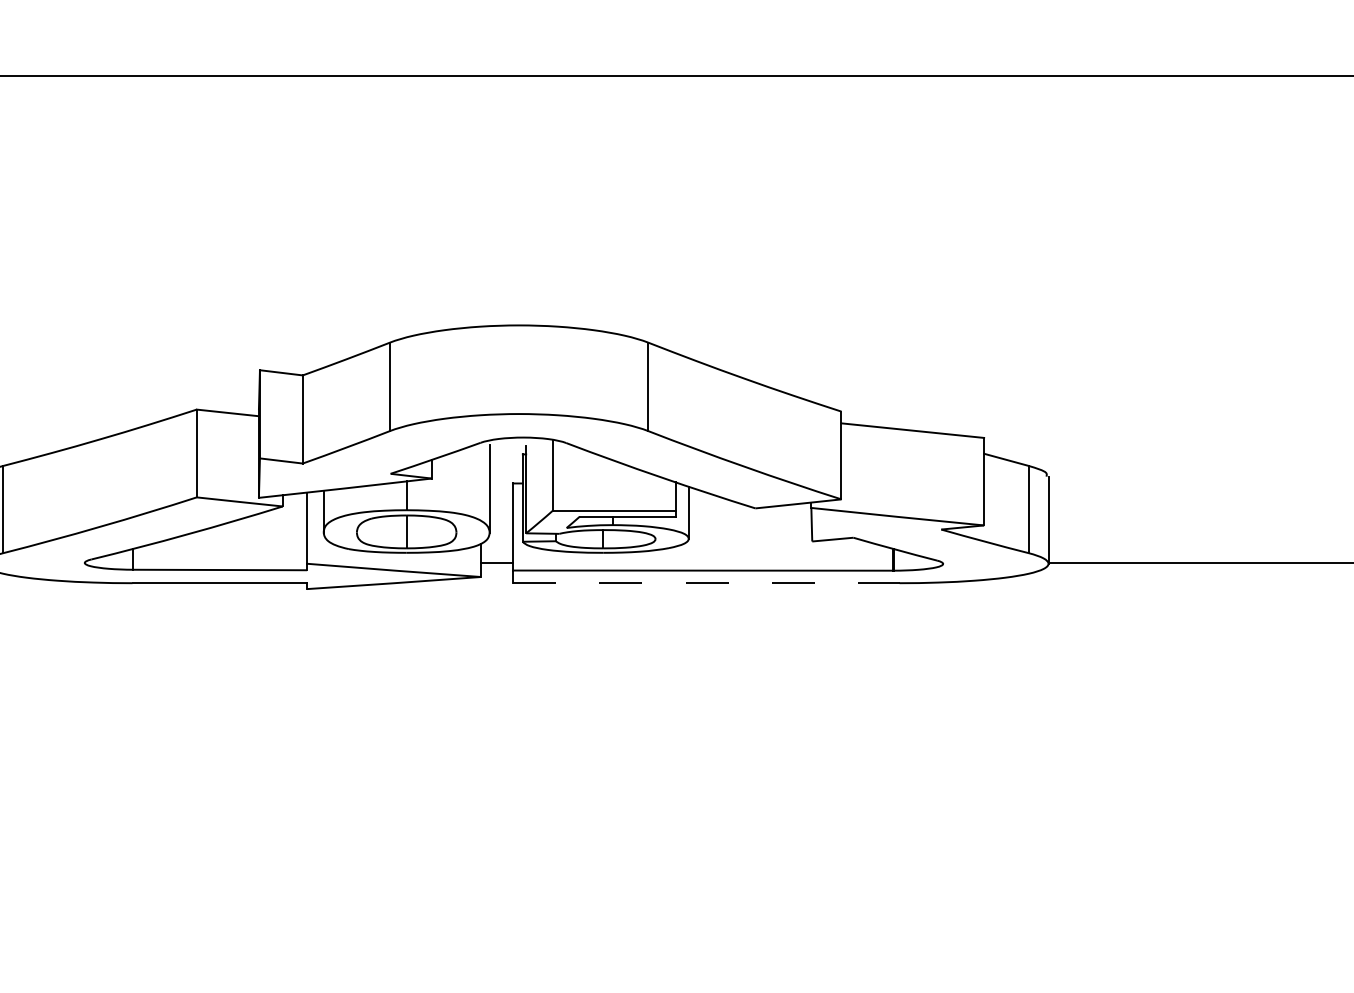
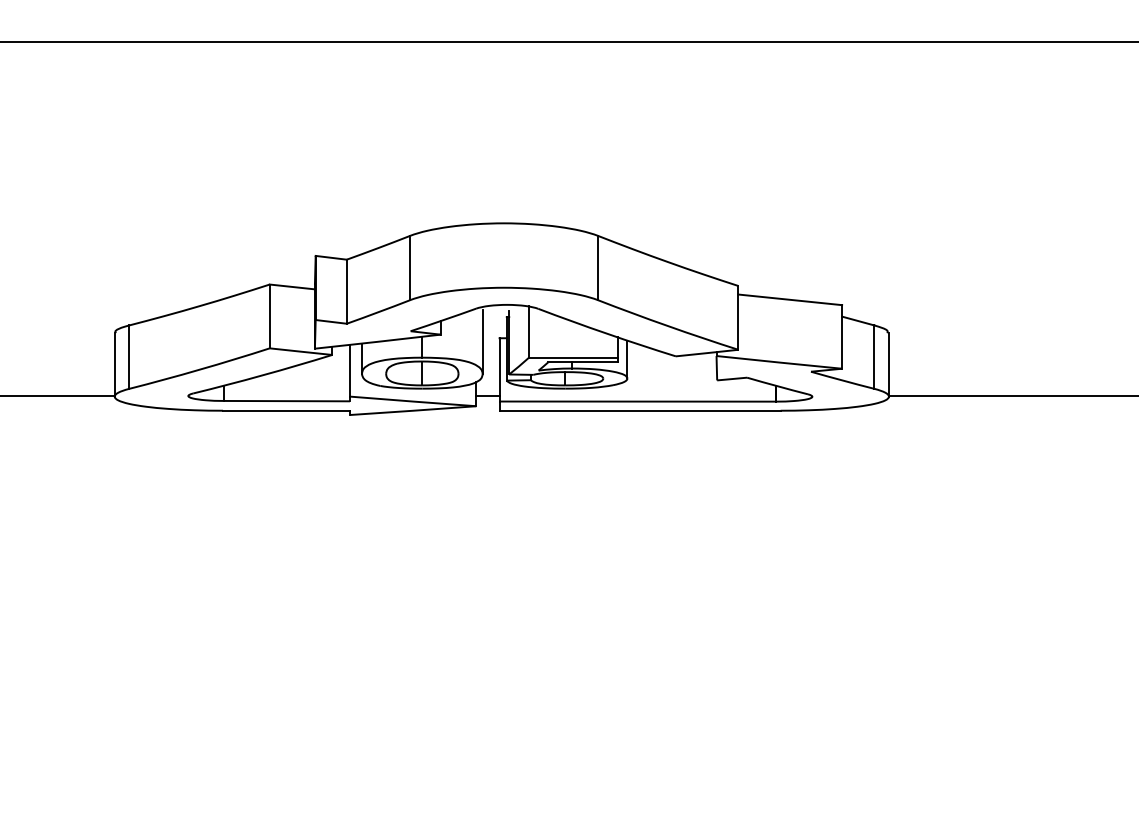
line: (706, 582) -> (640, 410), dashed -> solid

